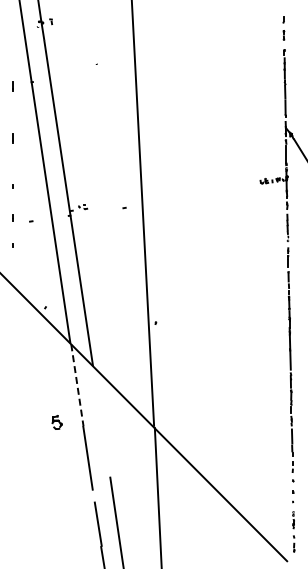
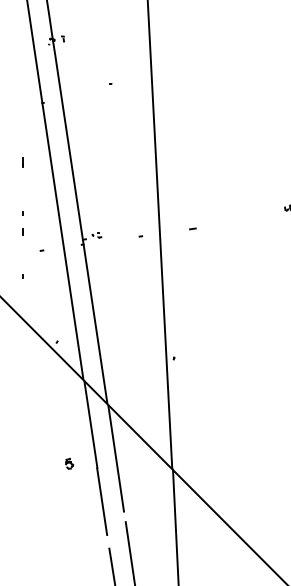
part: (12, 86) -> (22, 107), removed
line: (173, 200) -> (192, 228), added
part: (12, 217) -> (22, 231), moved
line: (77, 385) -> (90, 424), dashed -> solid
line: (100, 417) -> (115, 458), added
part: (57, 422) -> (69, 463), size x0.71

